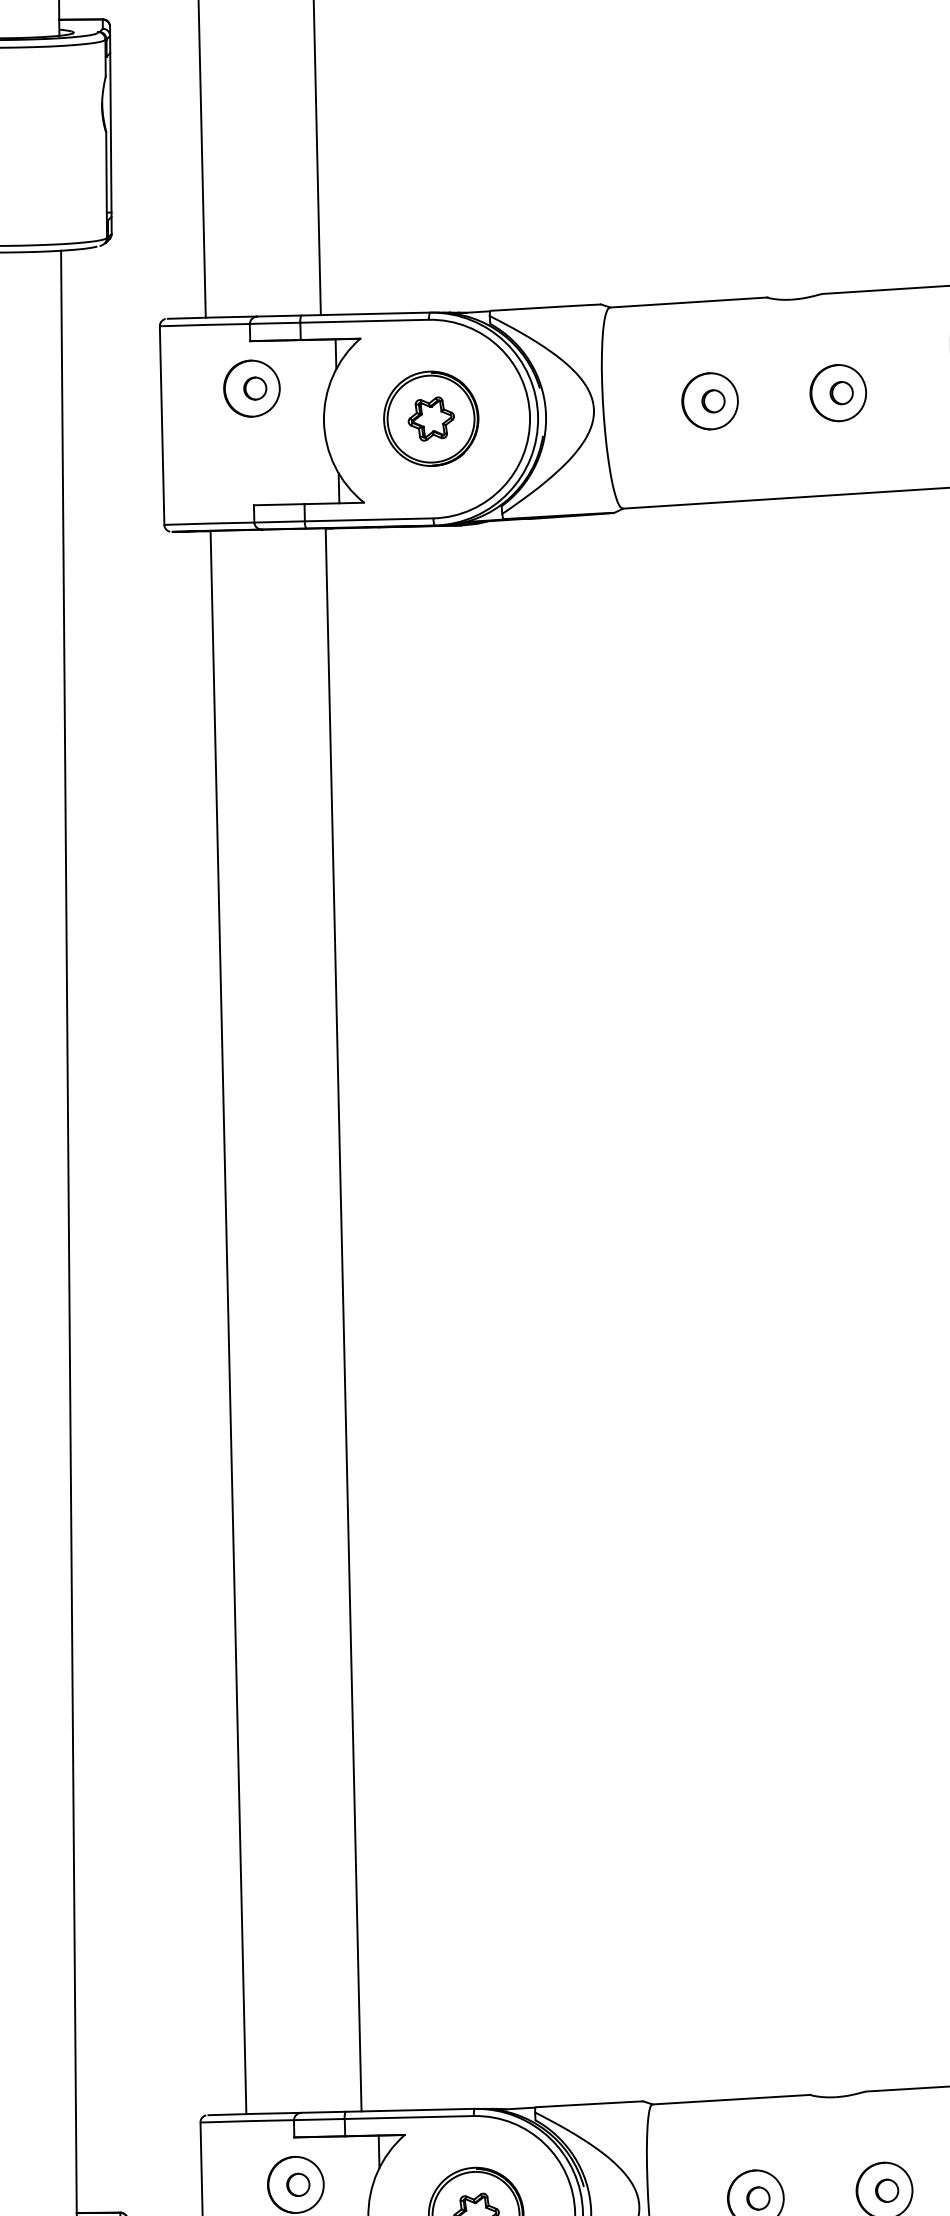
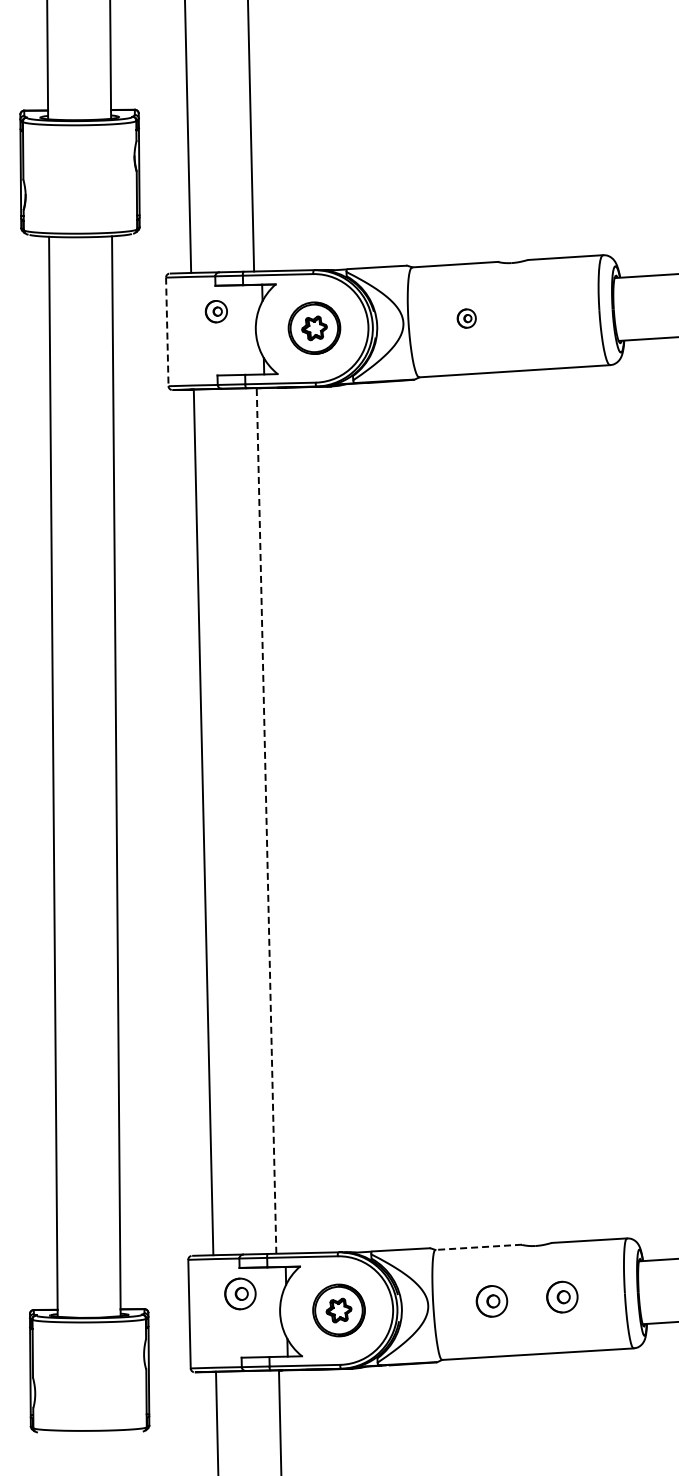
part: (252, 388) -> (216, 311), size x0.7
part: (837, 391) -> (536, 313), removed
part: (709, 401) -> (466, 318), size x0.6
line: (162, 426) -> (167, 332), solid -> dashed
line: (343, 1319) -> (266, 820), solid -> dashed
line: (731, 2099) -> (478, 1247), solid -> dashed

